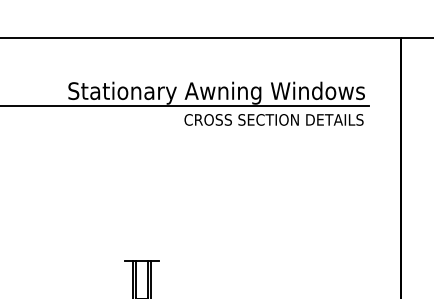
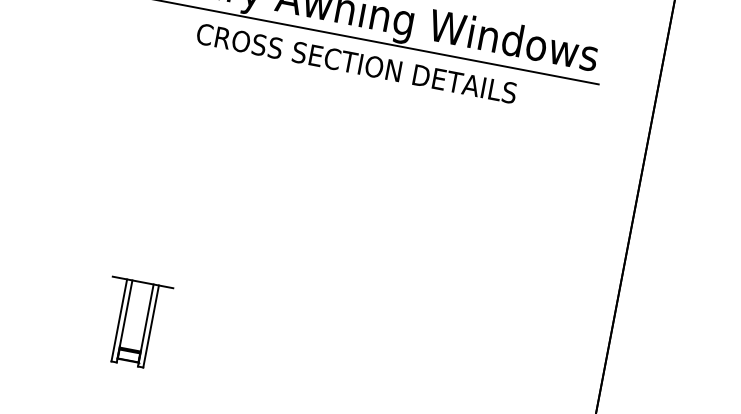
text: (273, 119) -> (355, 62), moved

